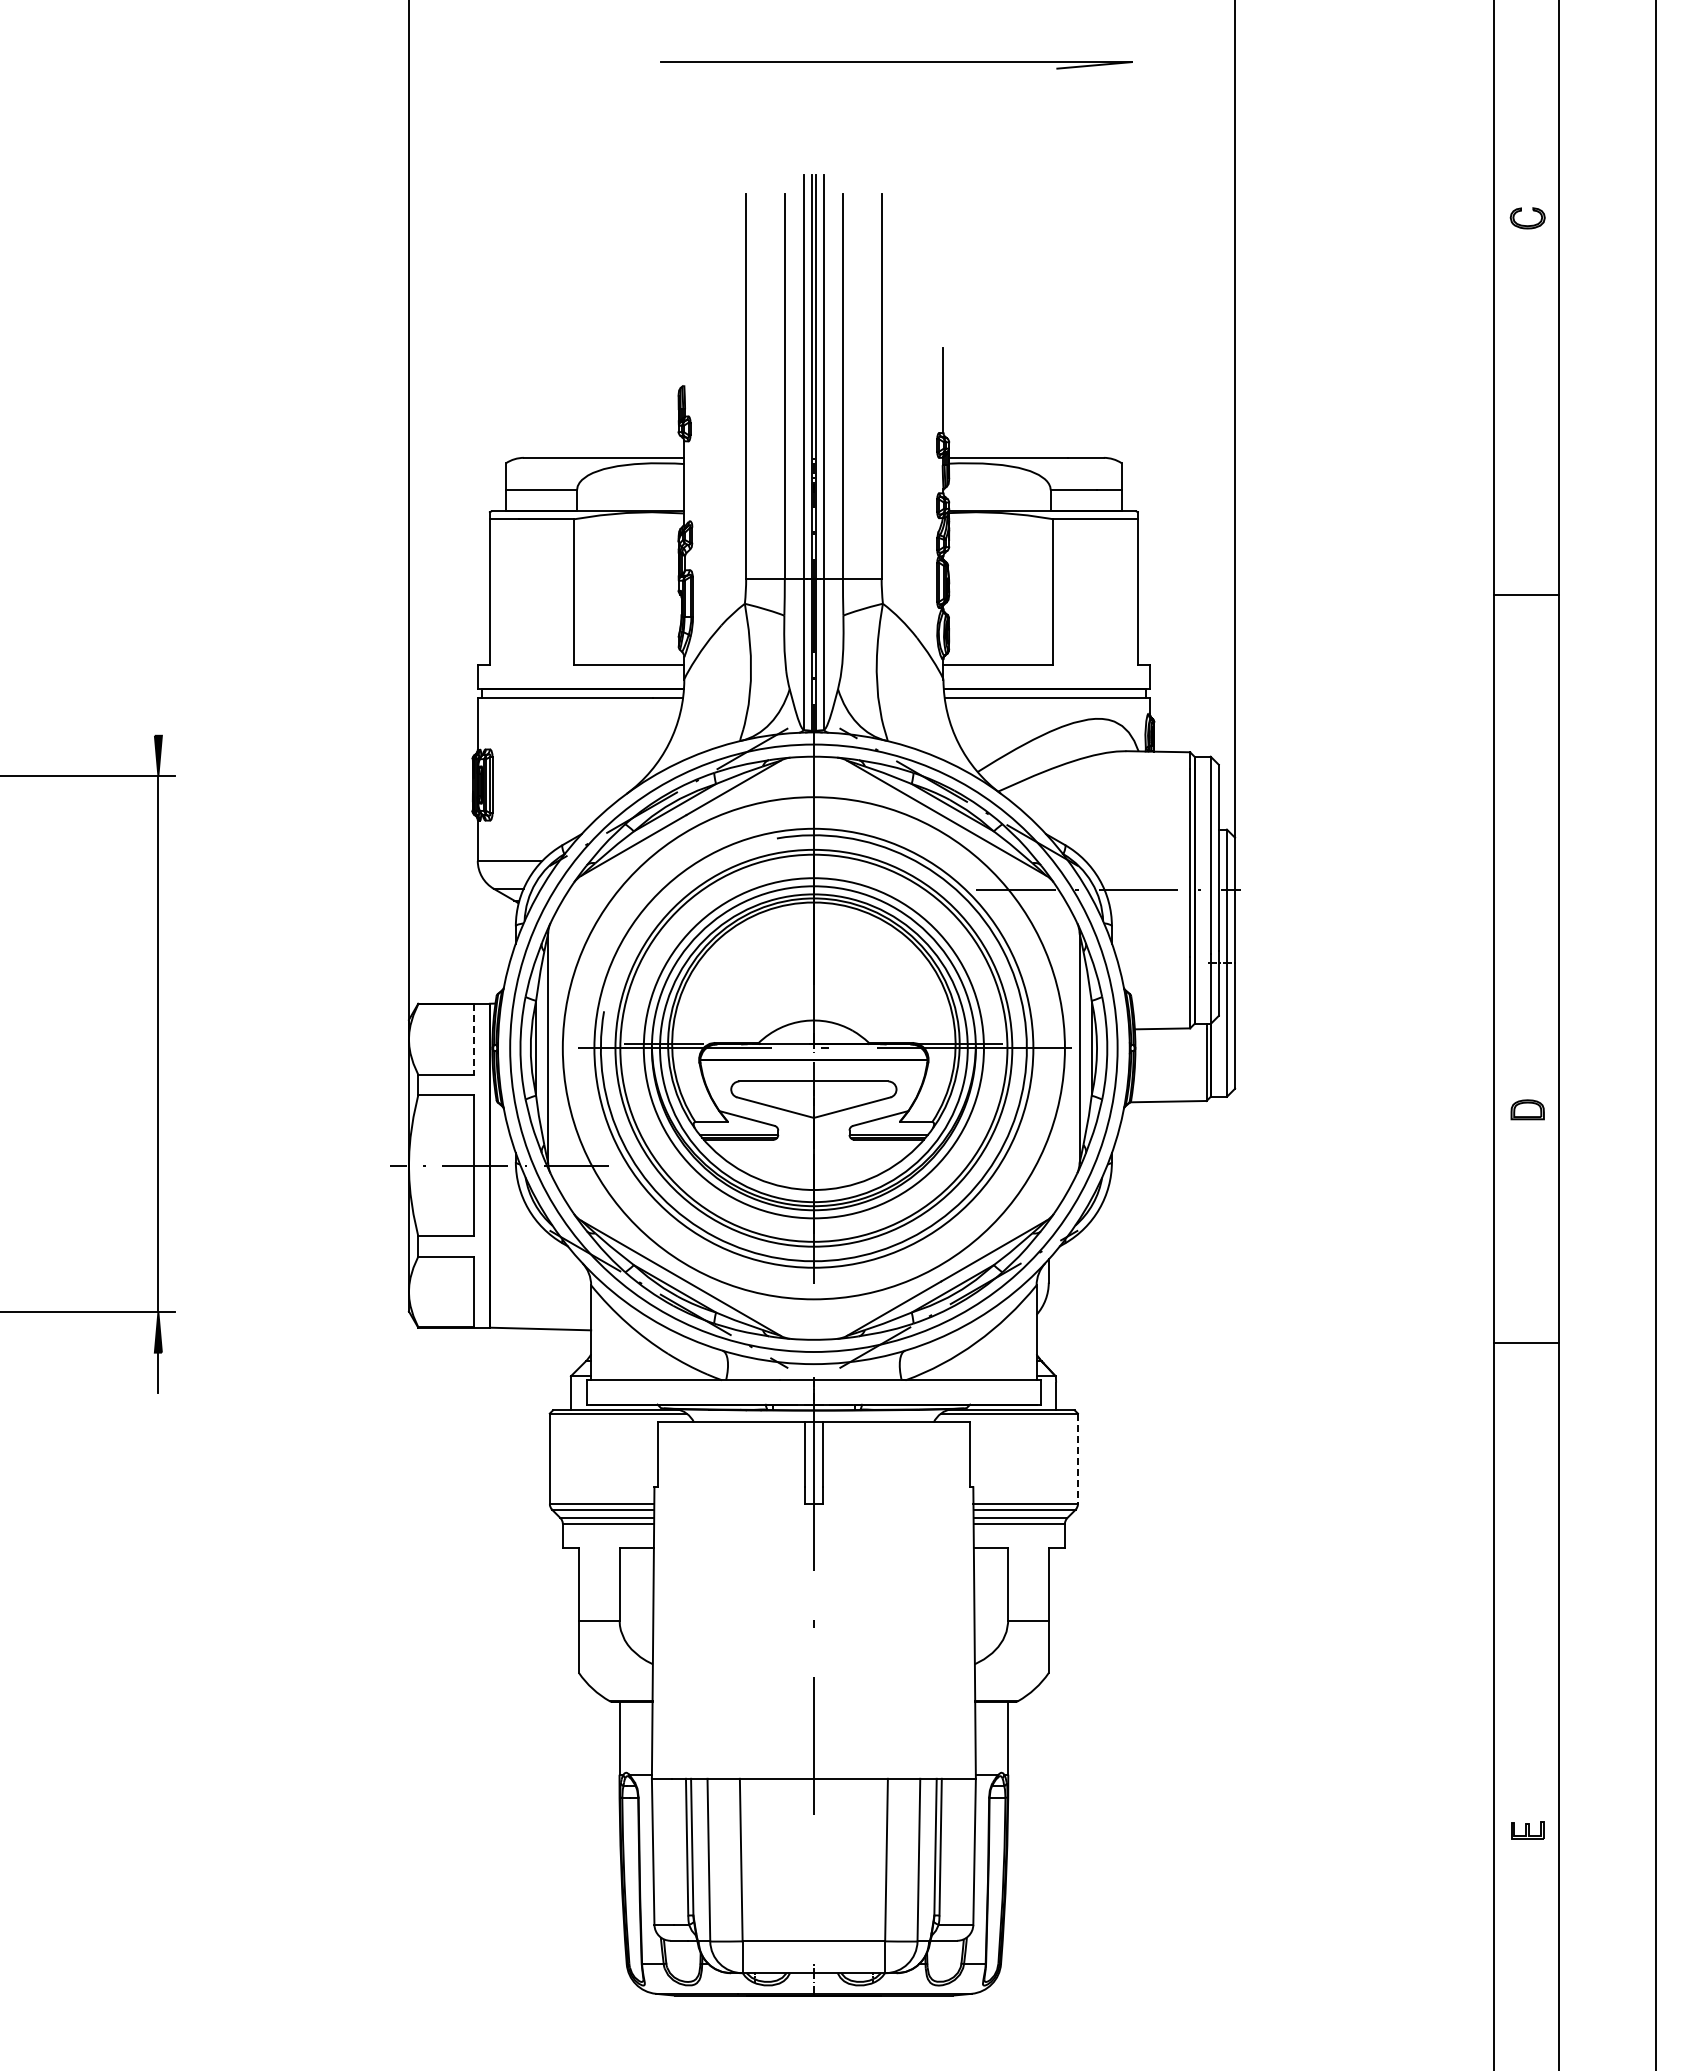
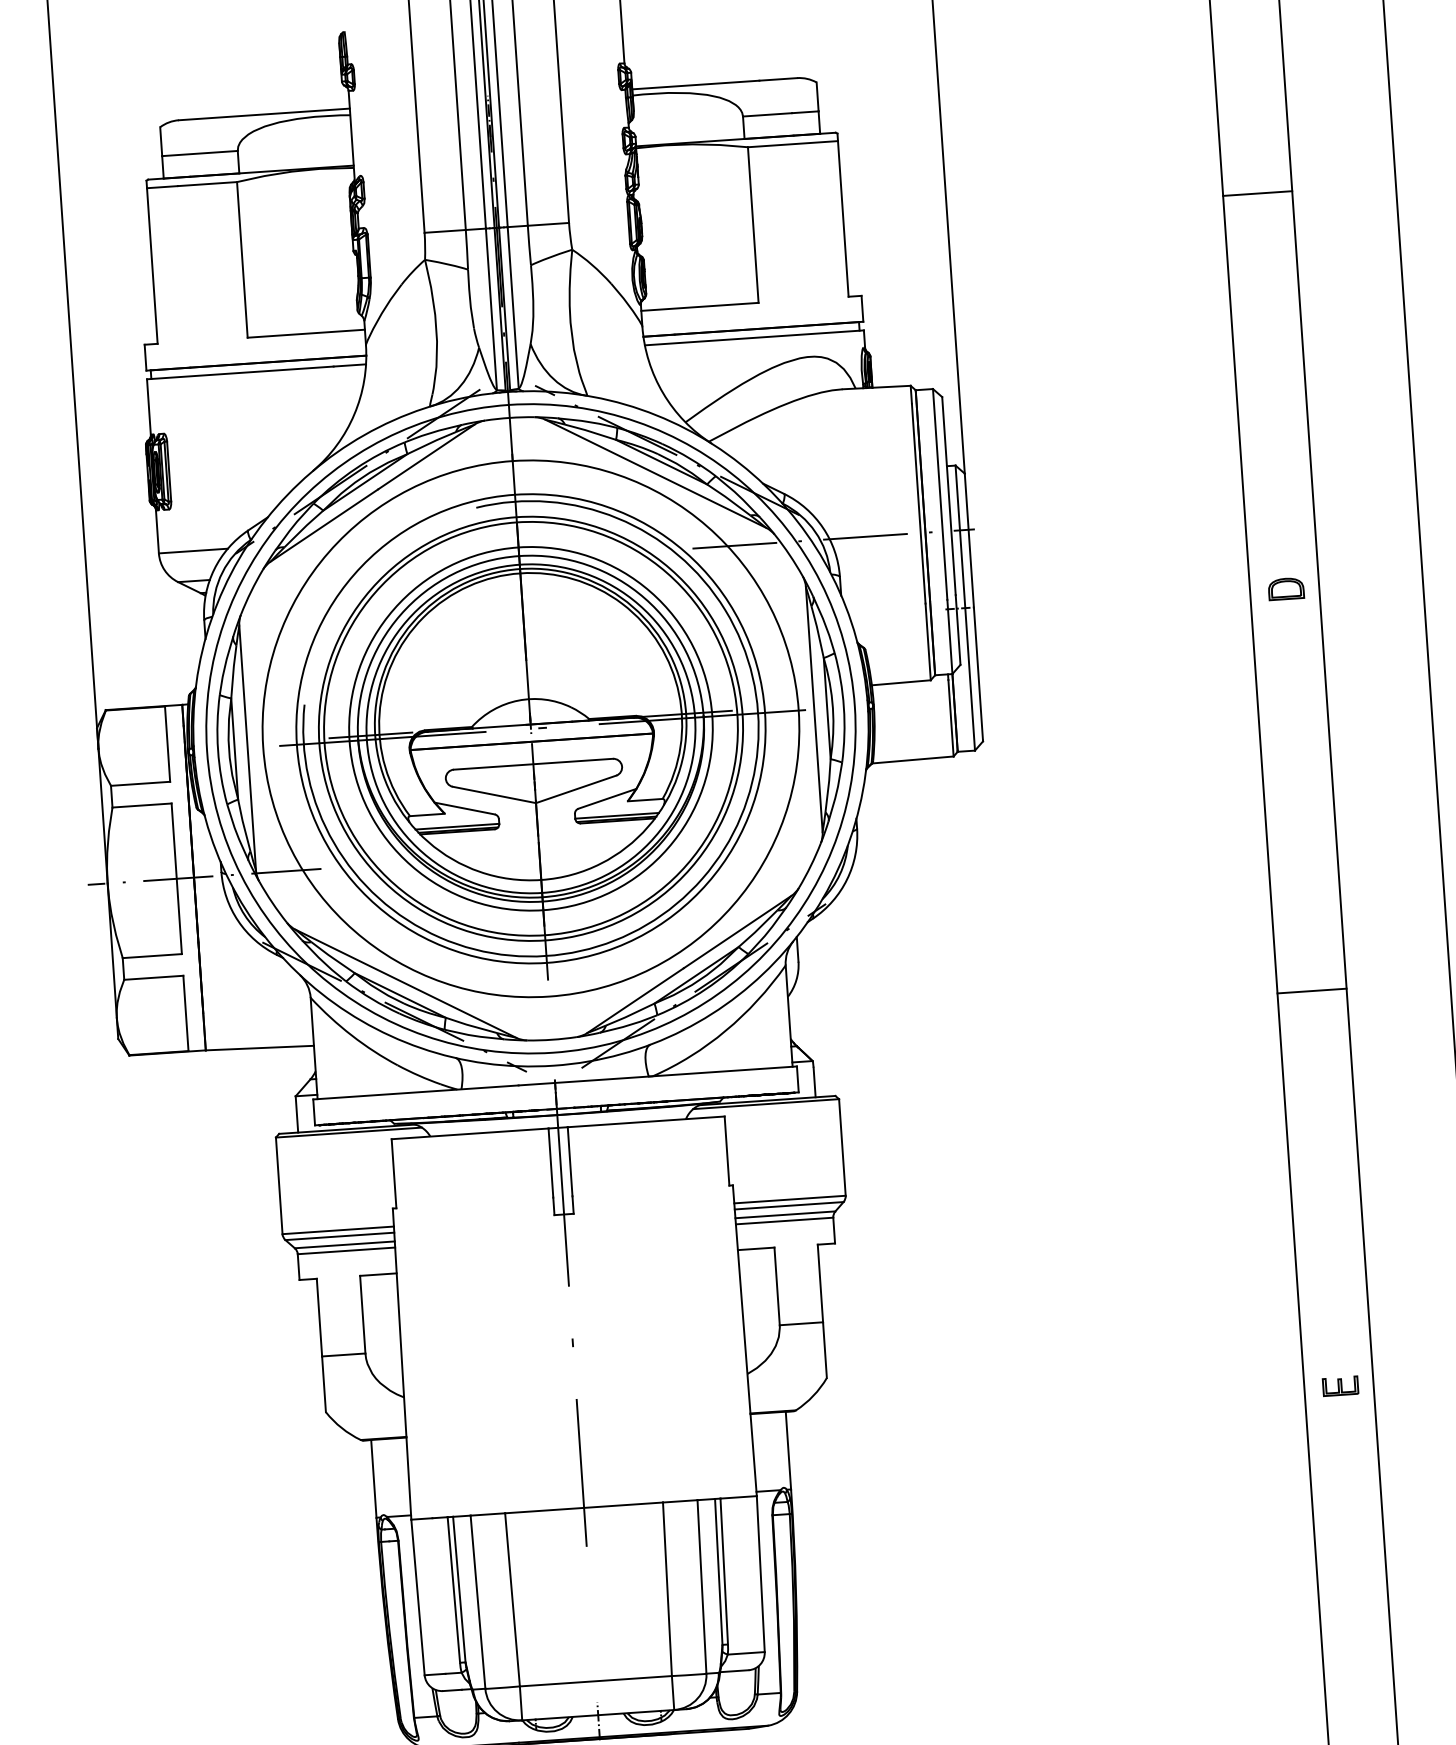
line: (473, 1039) -> (167, 744), dashed -> solid
part: (1527, 1109) -> (1285, 588), moved
line: (1077, 1459) -> (841, 1148), dashed -> solid
part: (1527, 1830) -> (1340, 1386), moved

